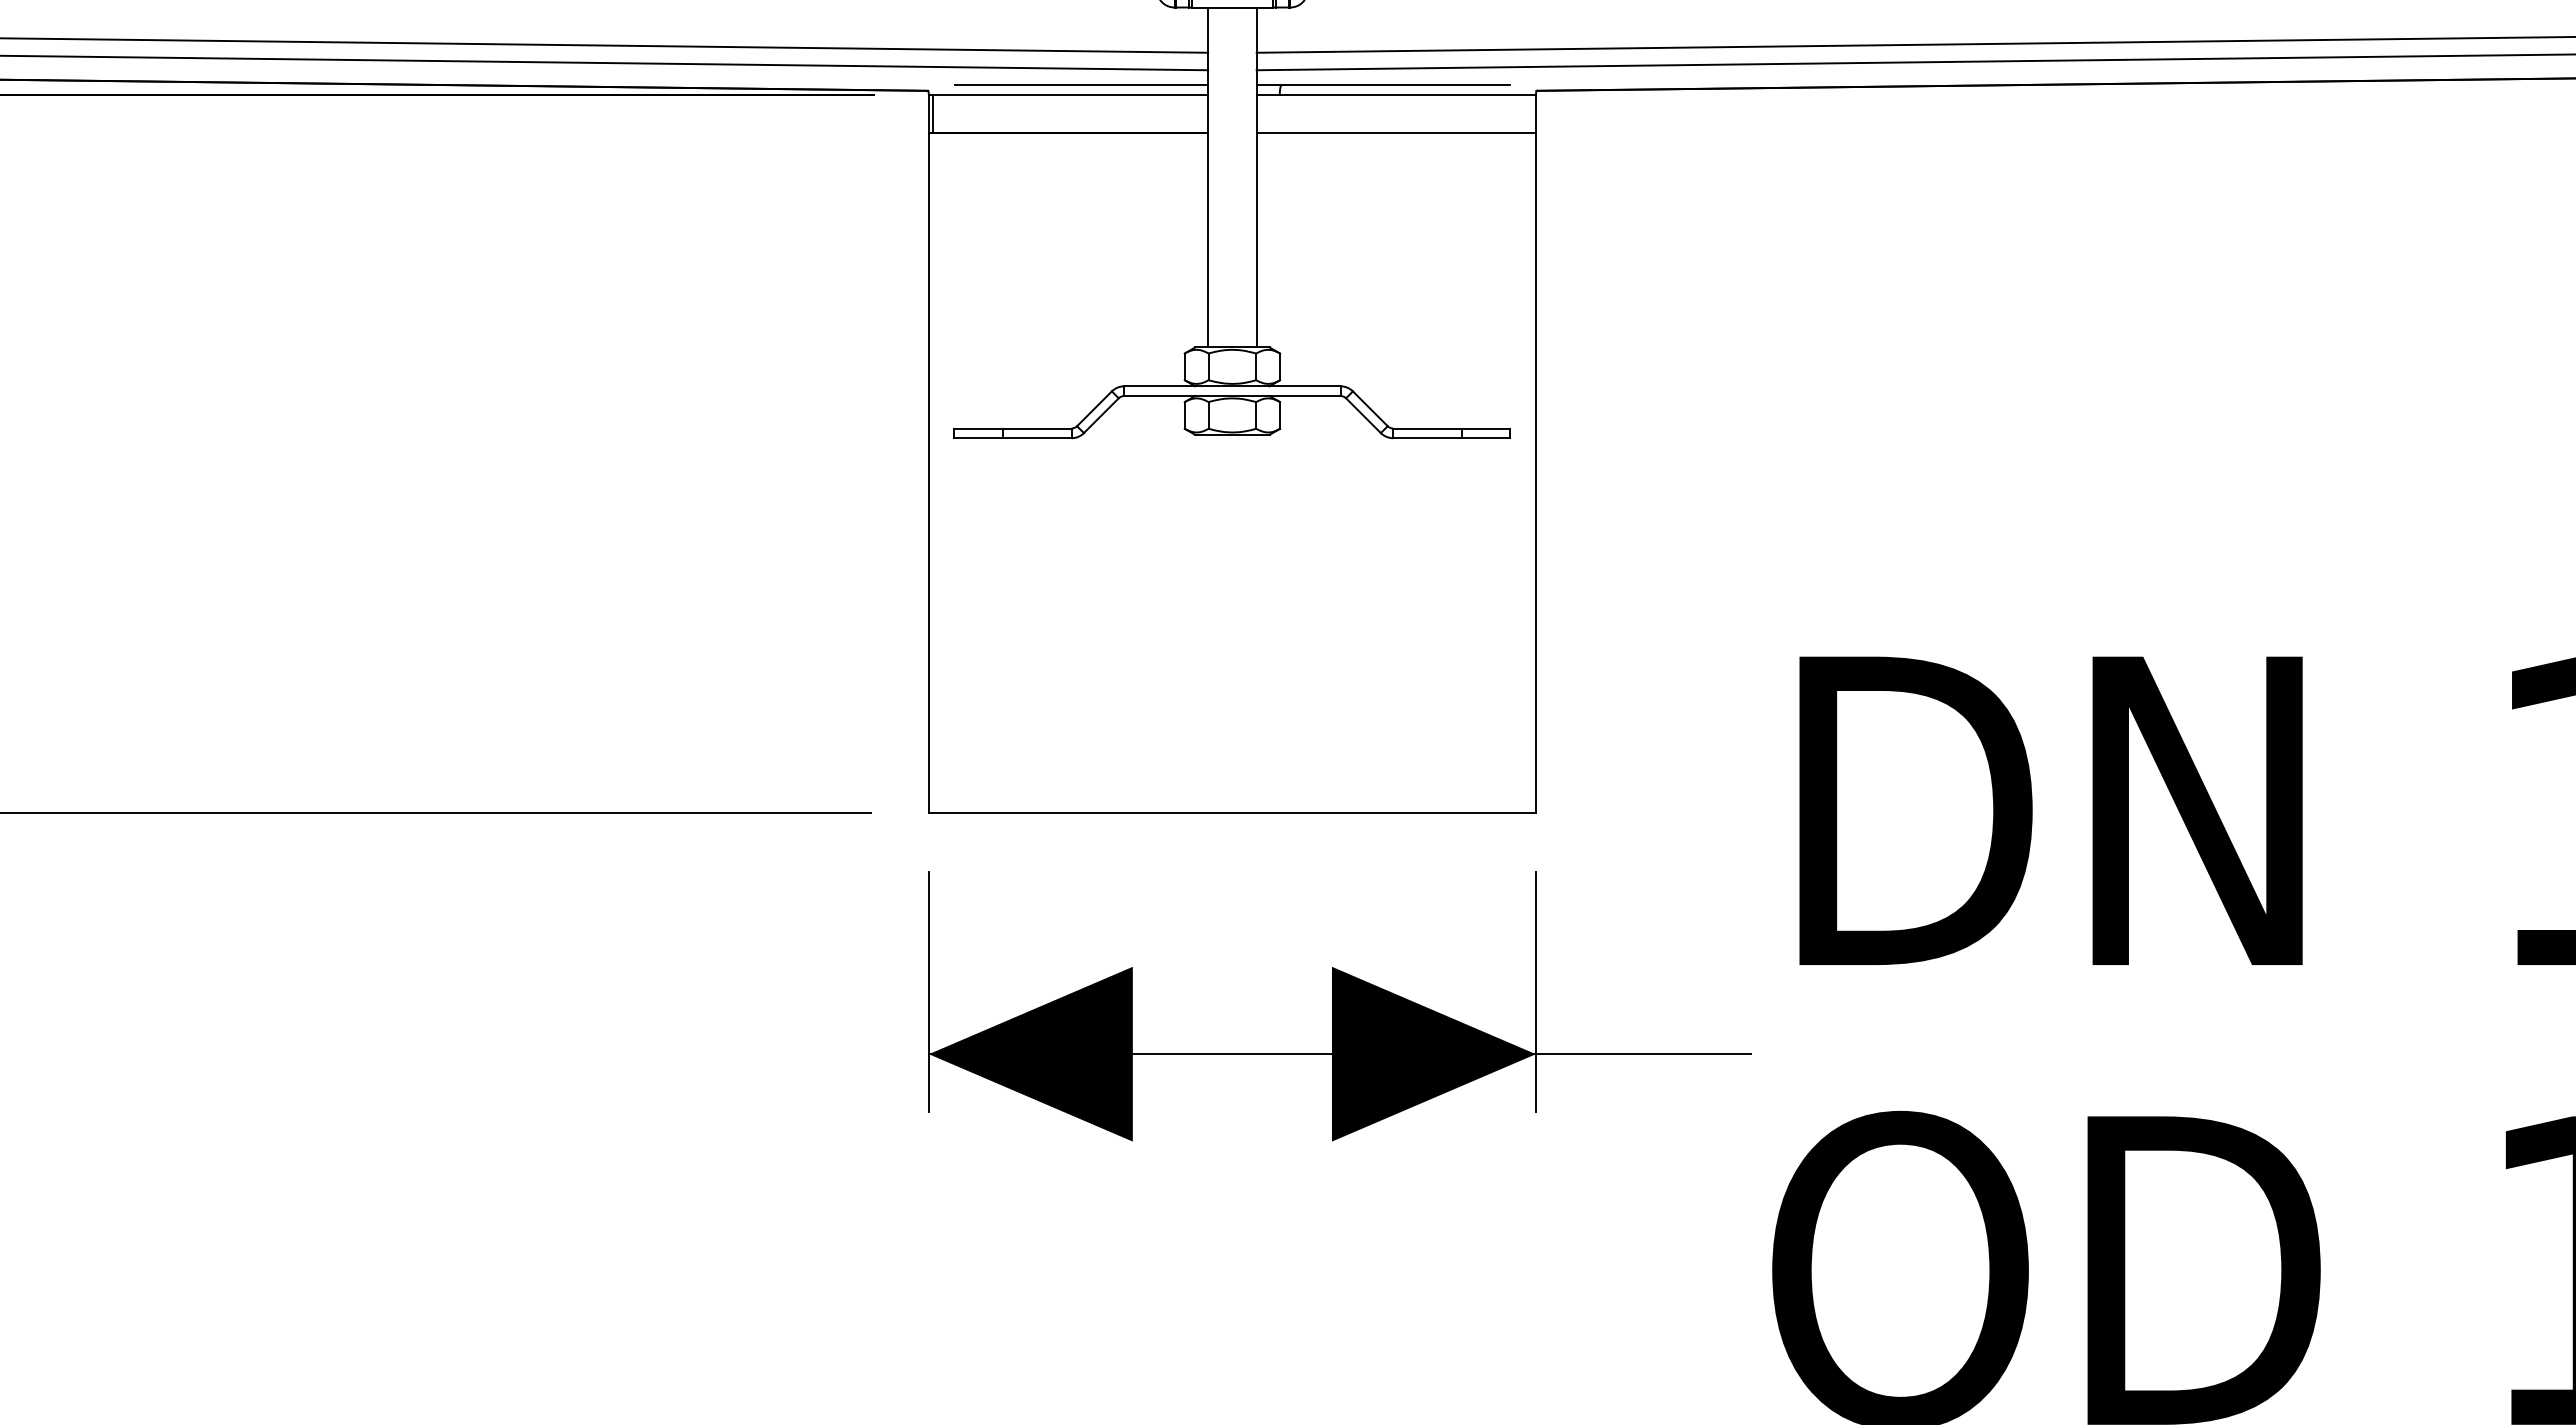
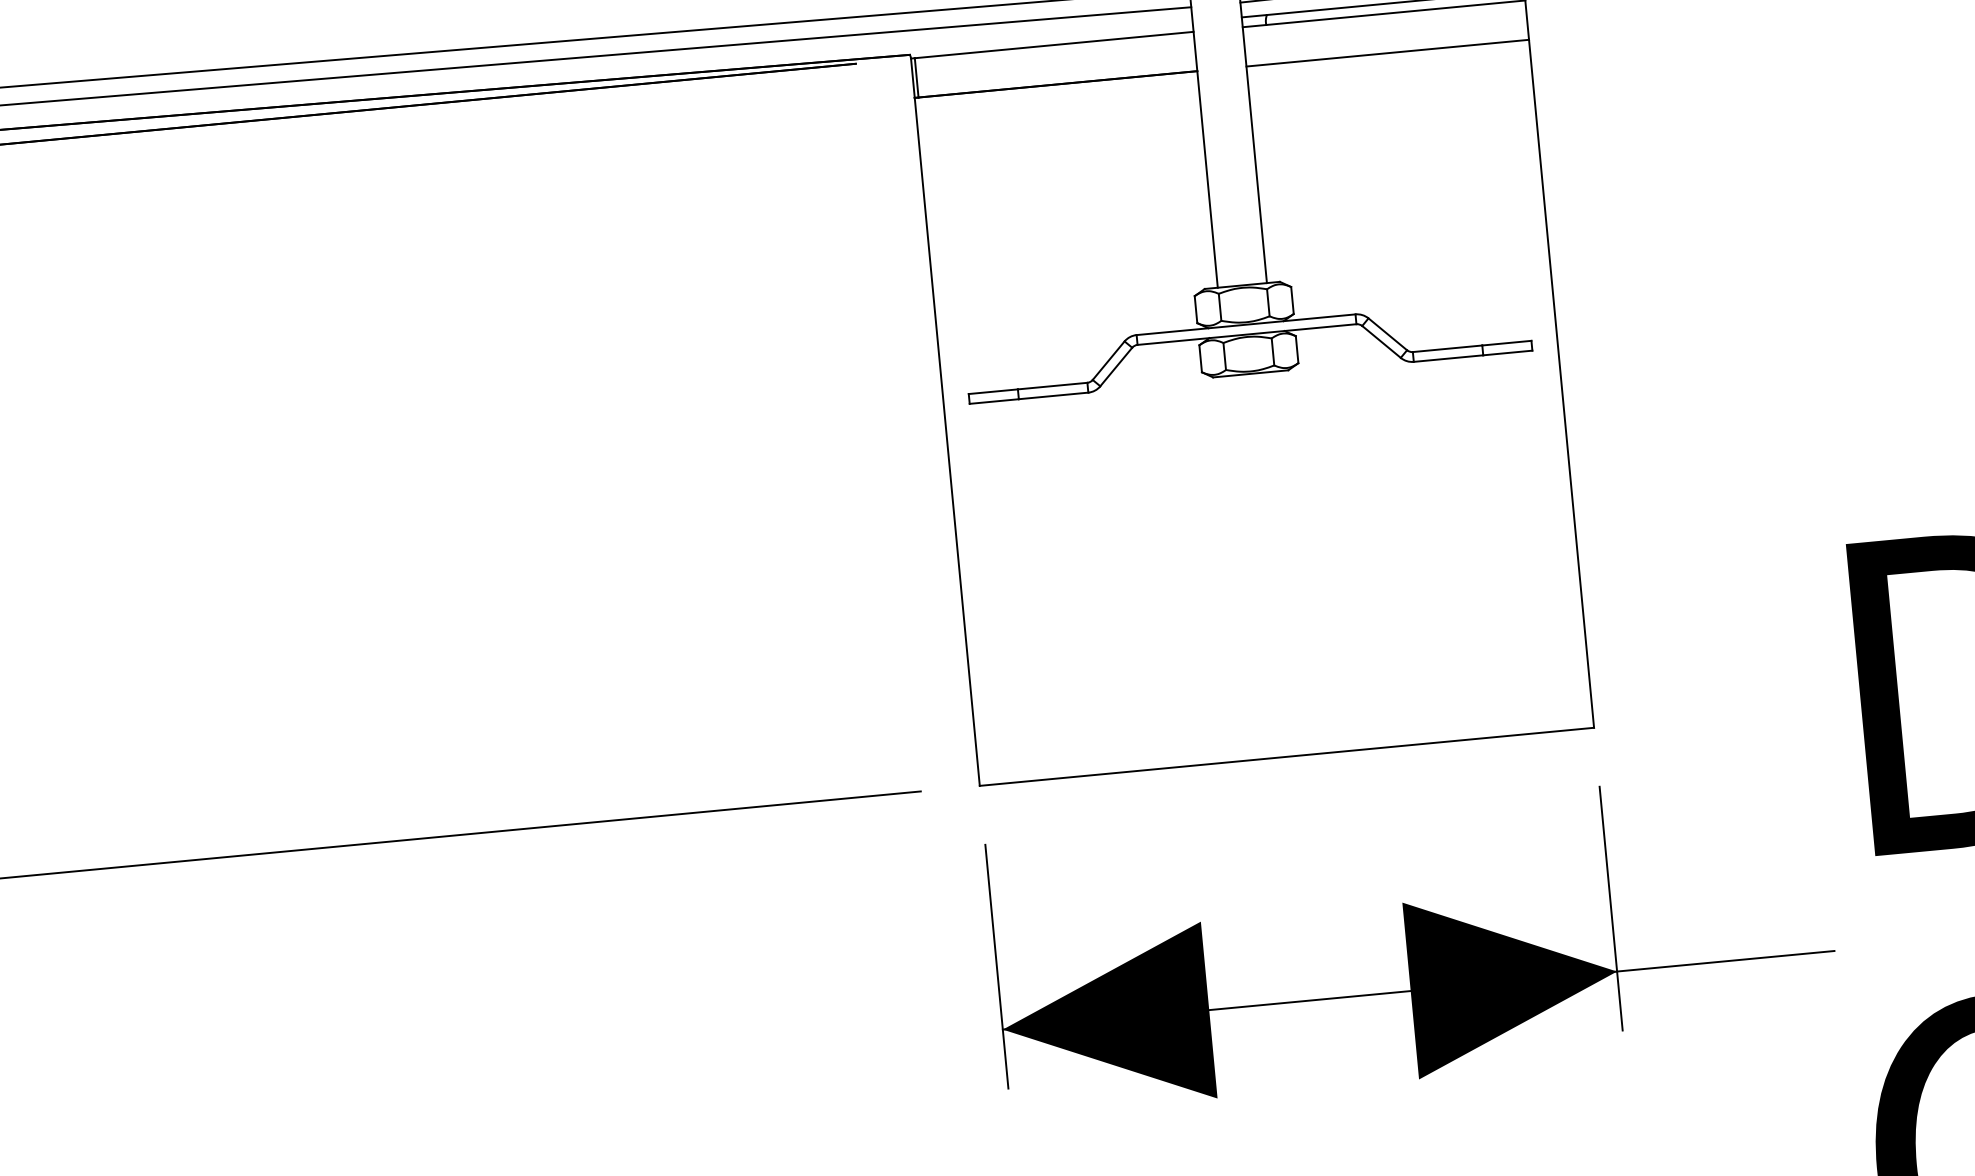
line: (1081, 84) -> (1064, 33), removed

